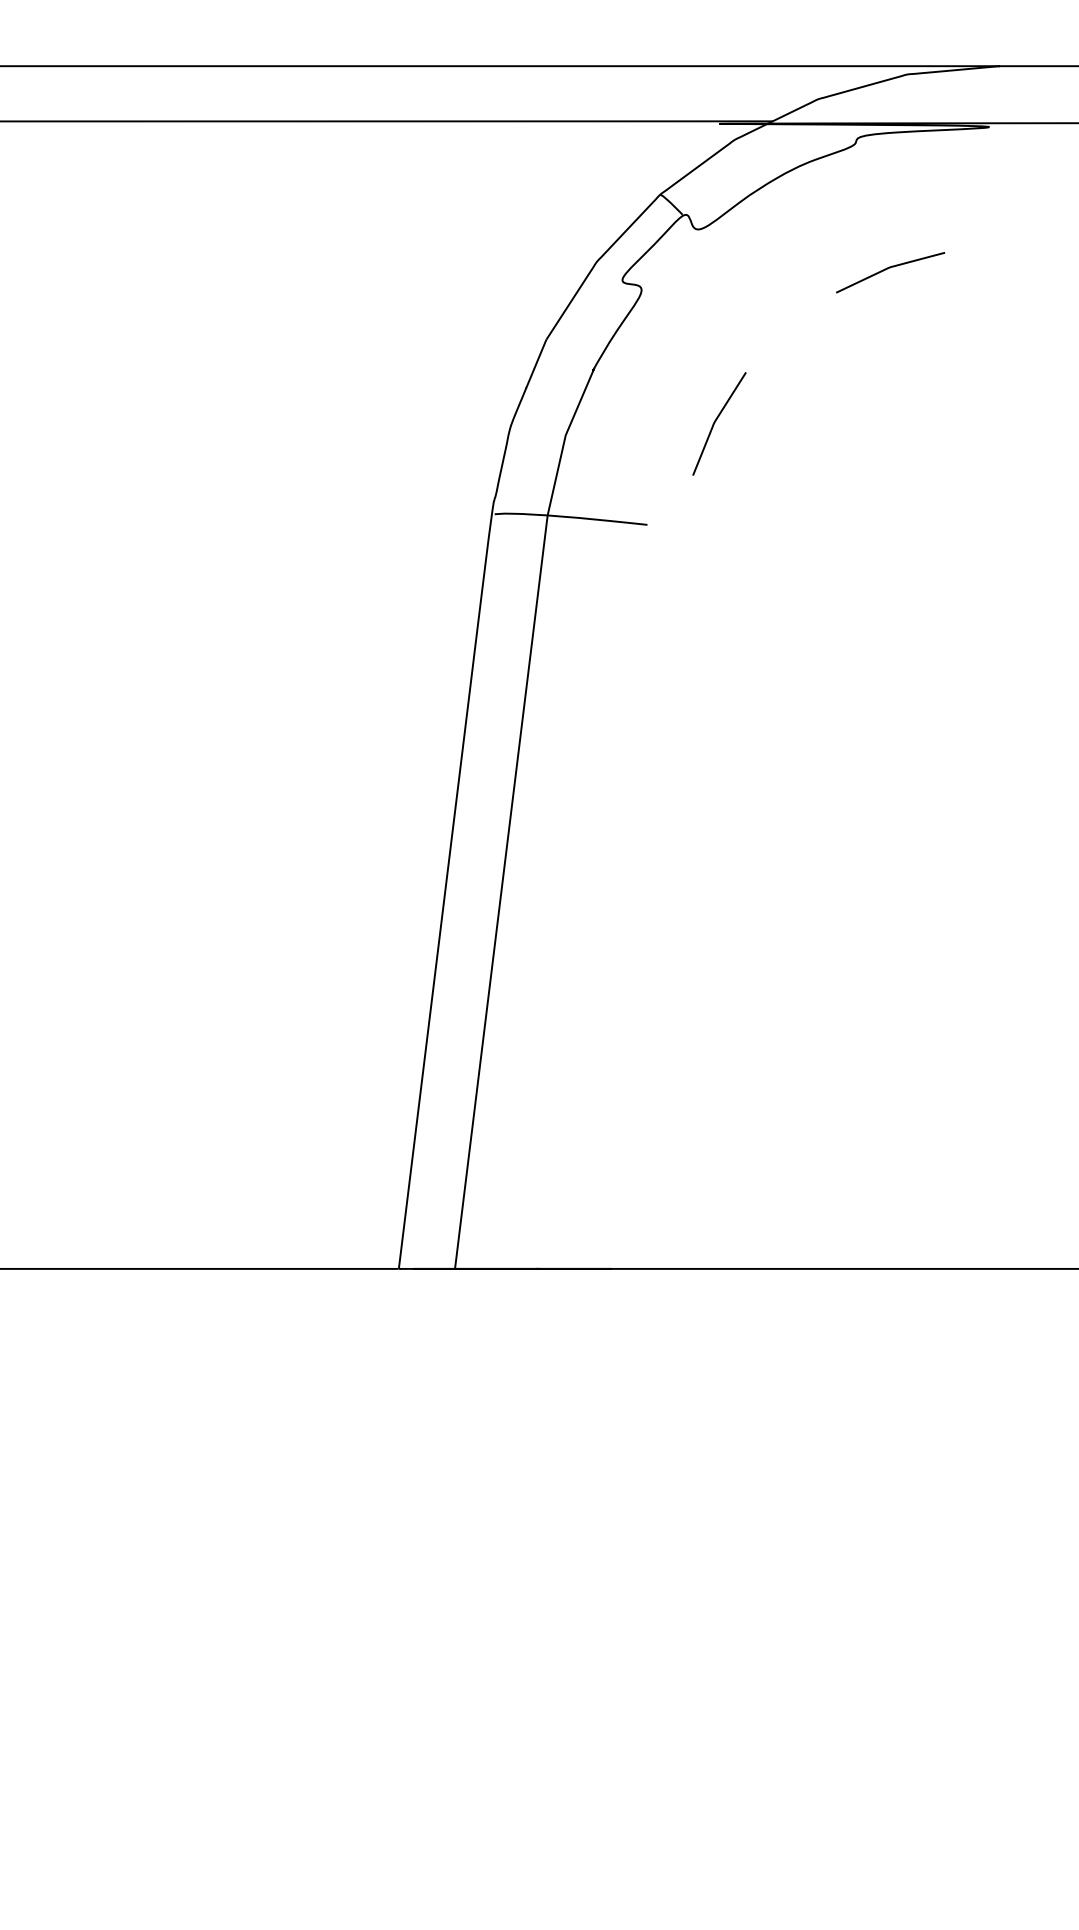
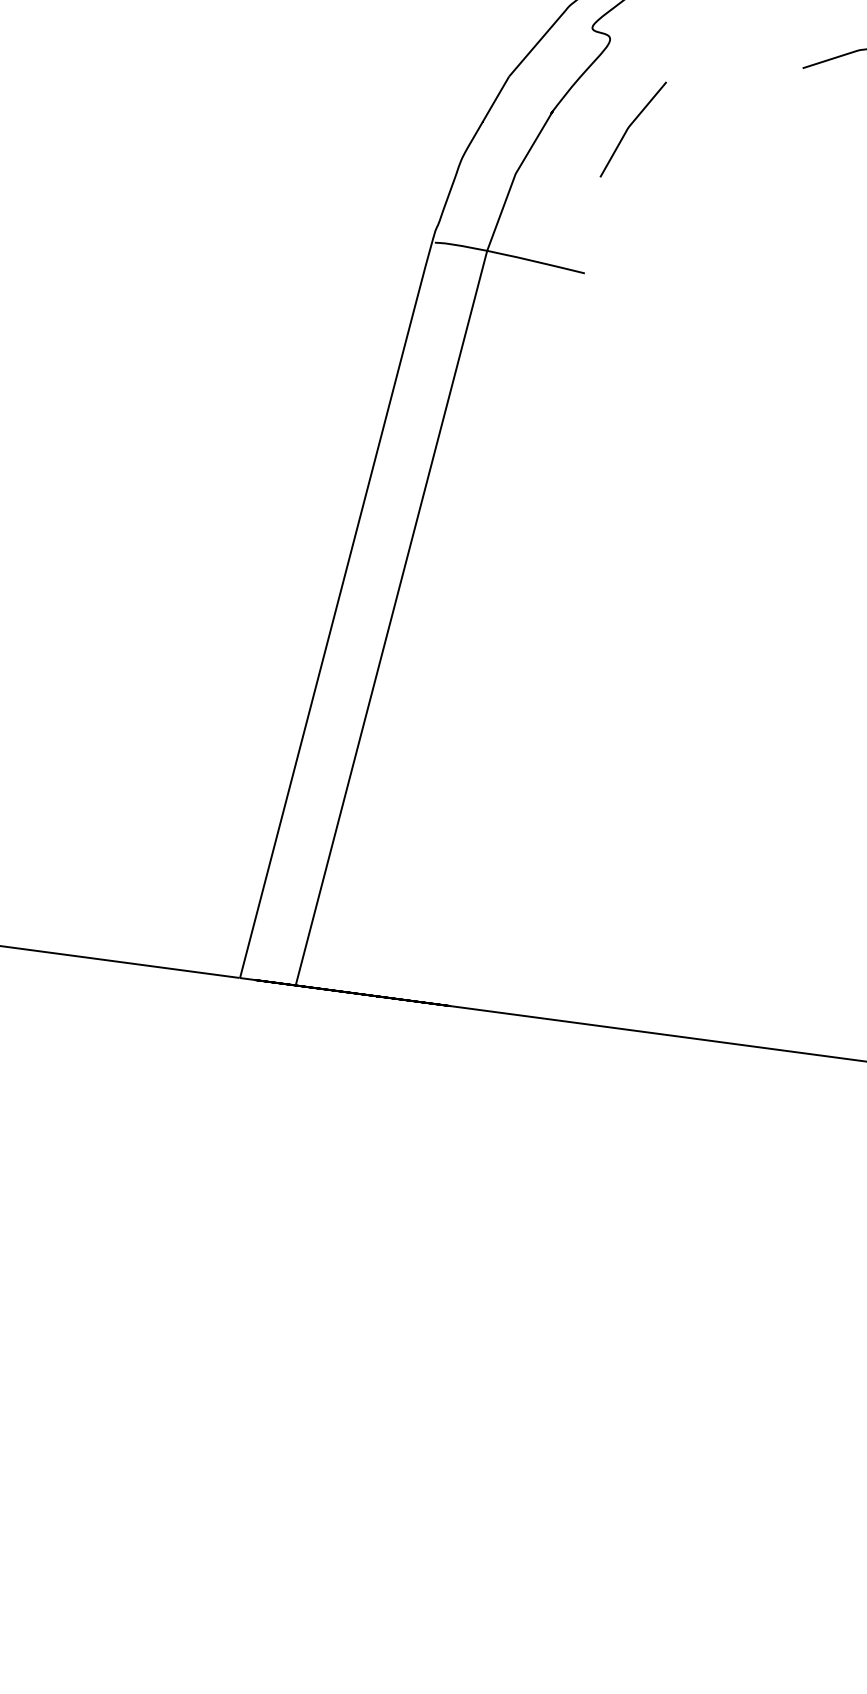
curve: (716, 421) -> (630, 126), moved

